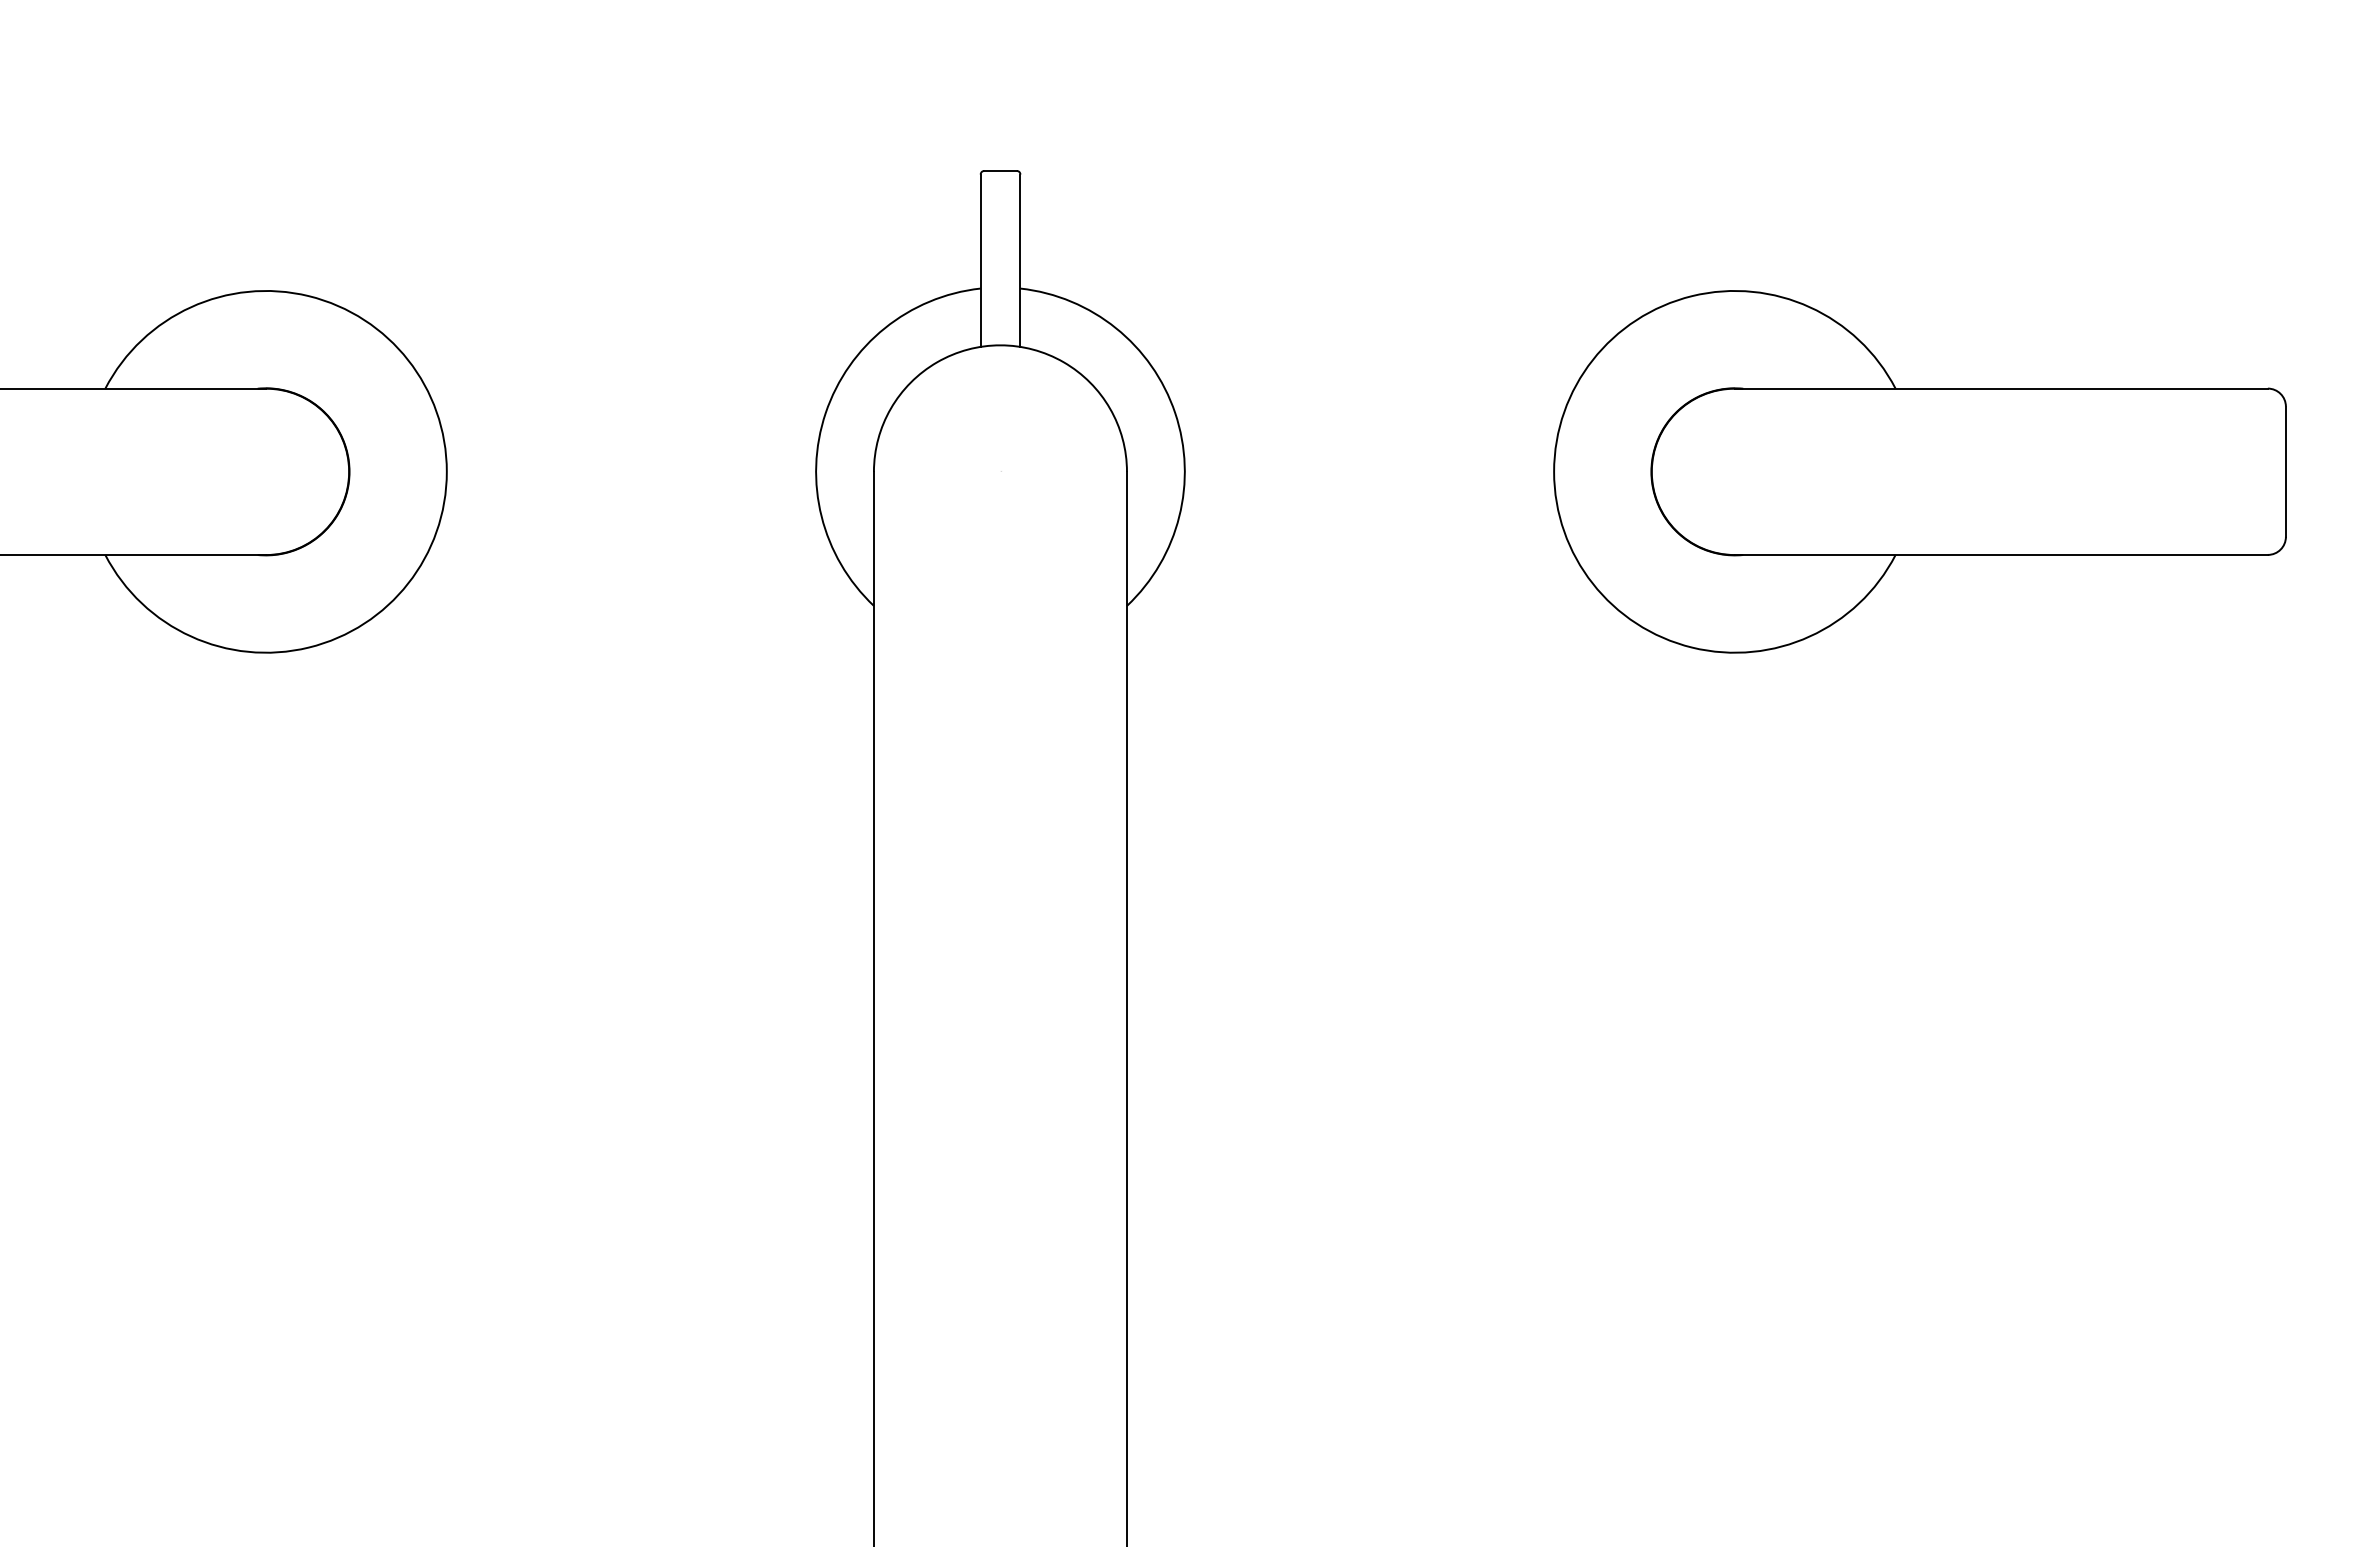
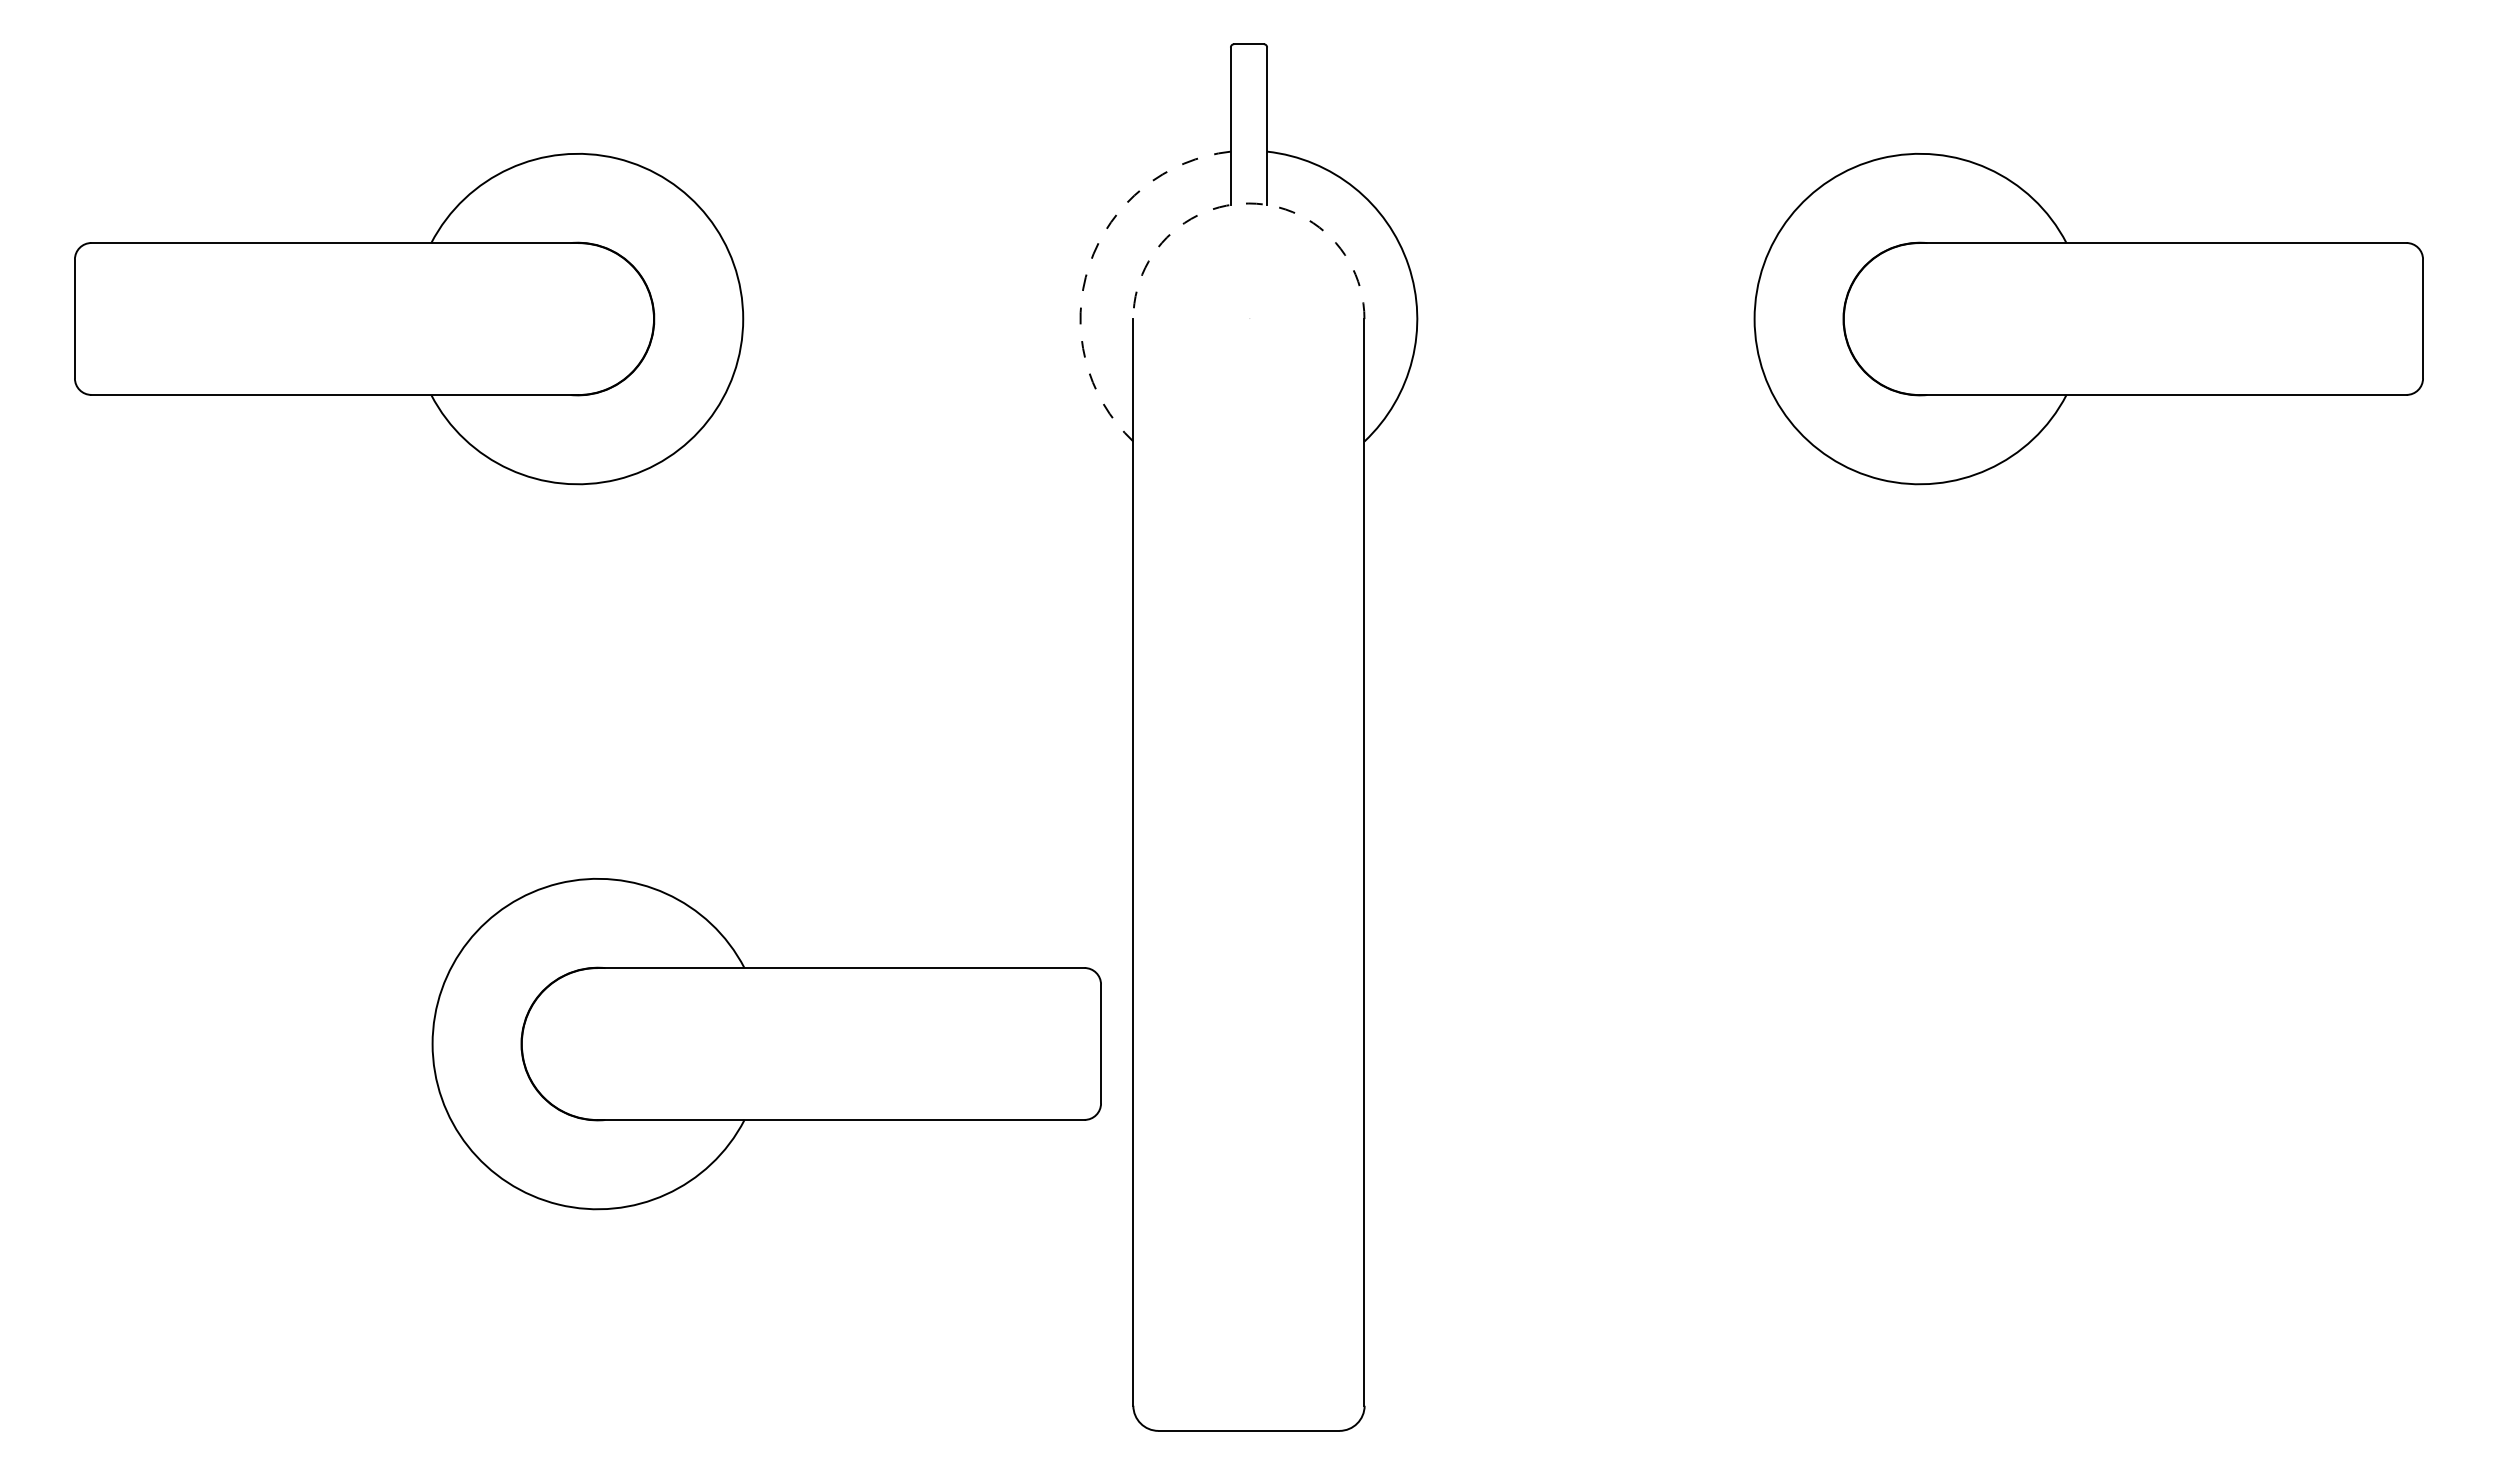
arc: (1000, 345) -> (1248, 203), solid -> dashed
arc: (825, 413) -> (1089, 265), solid -> dashed
part: (472, 1266) -> (766, 1044), added

